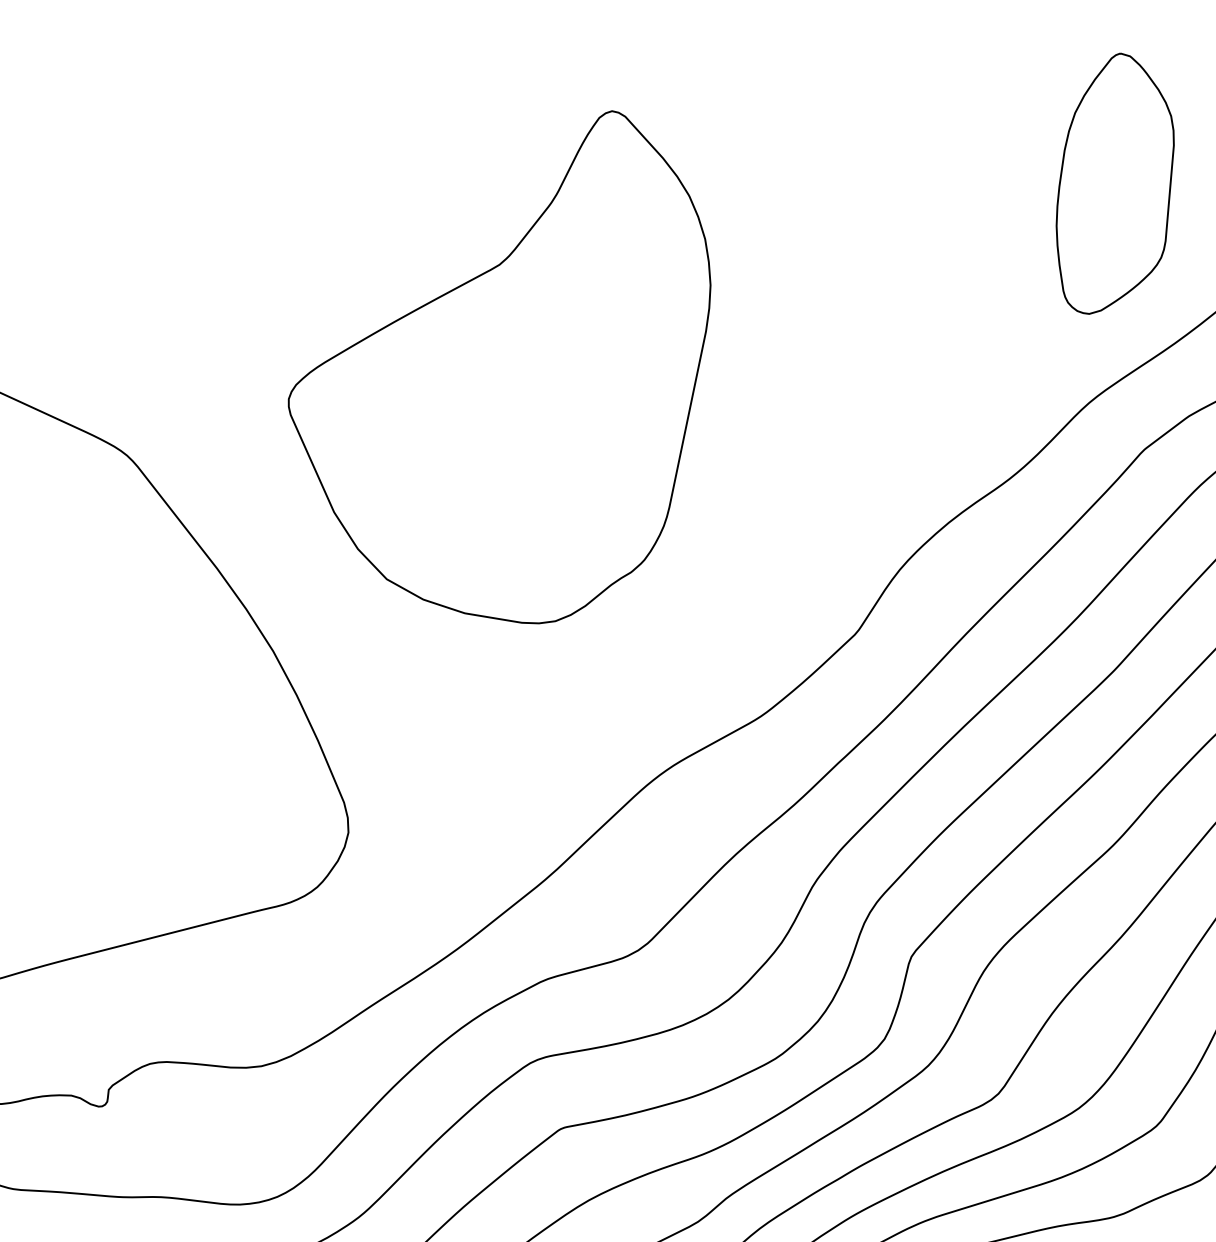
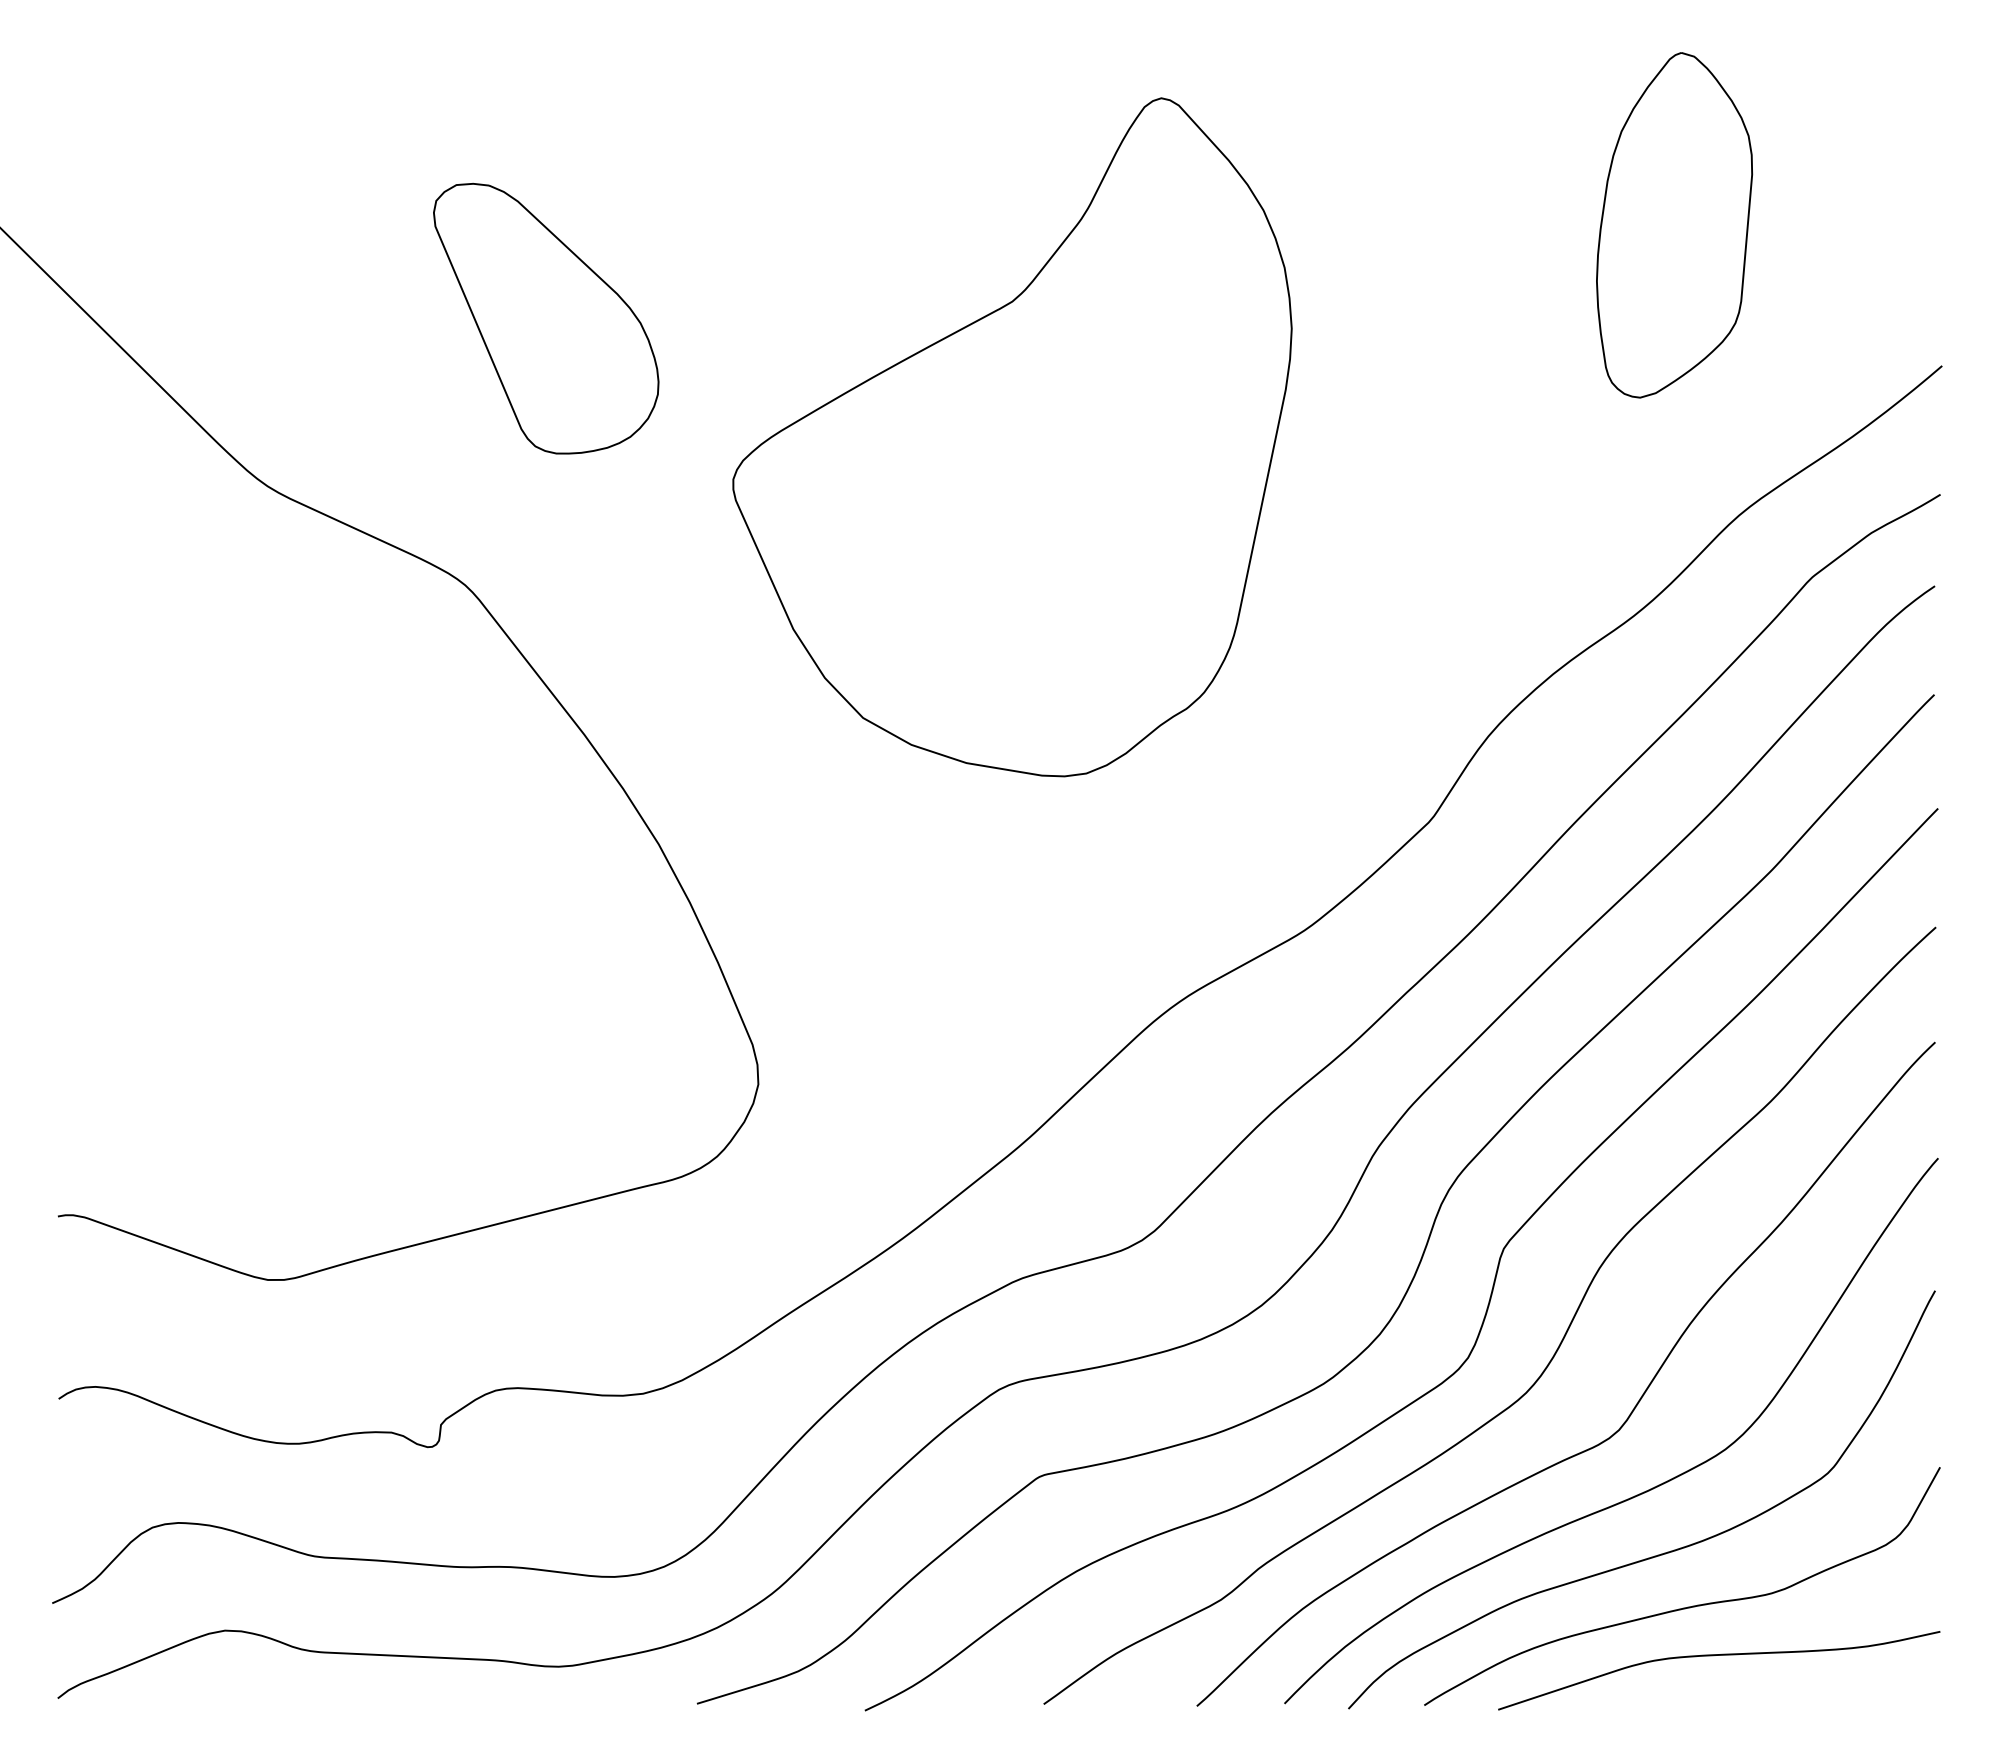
part: (1115, 183) -> (1674, 225), moved
part: (188, 254) -> (546, 318), added
part: (499, 367) -> (1012, 437), moved

